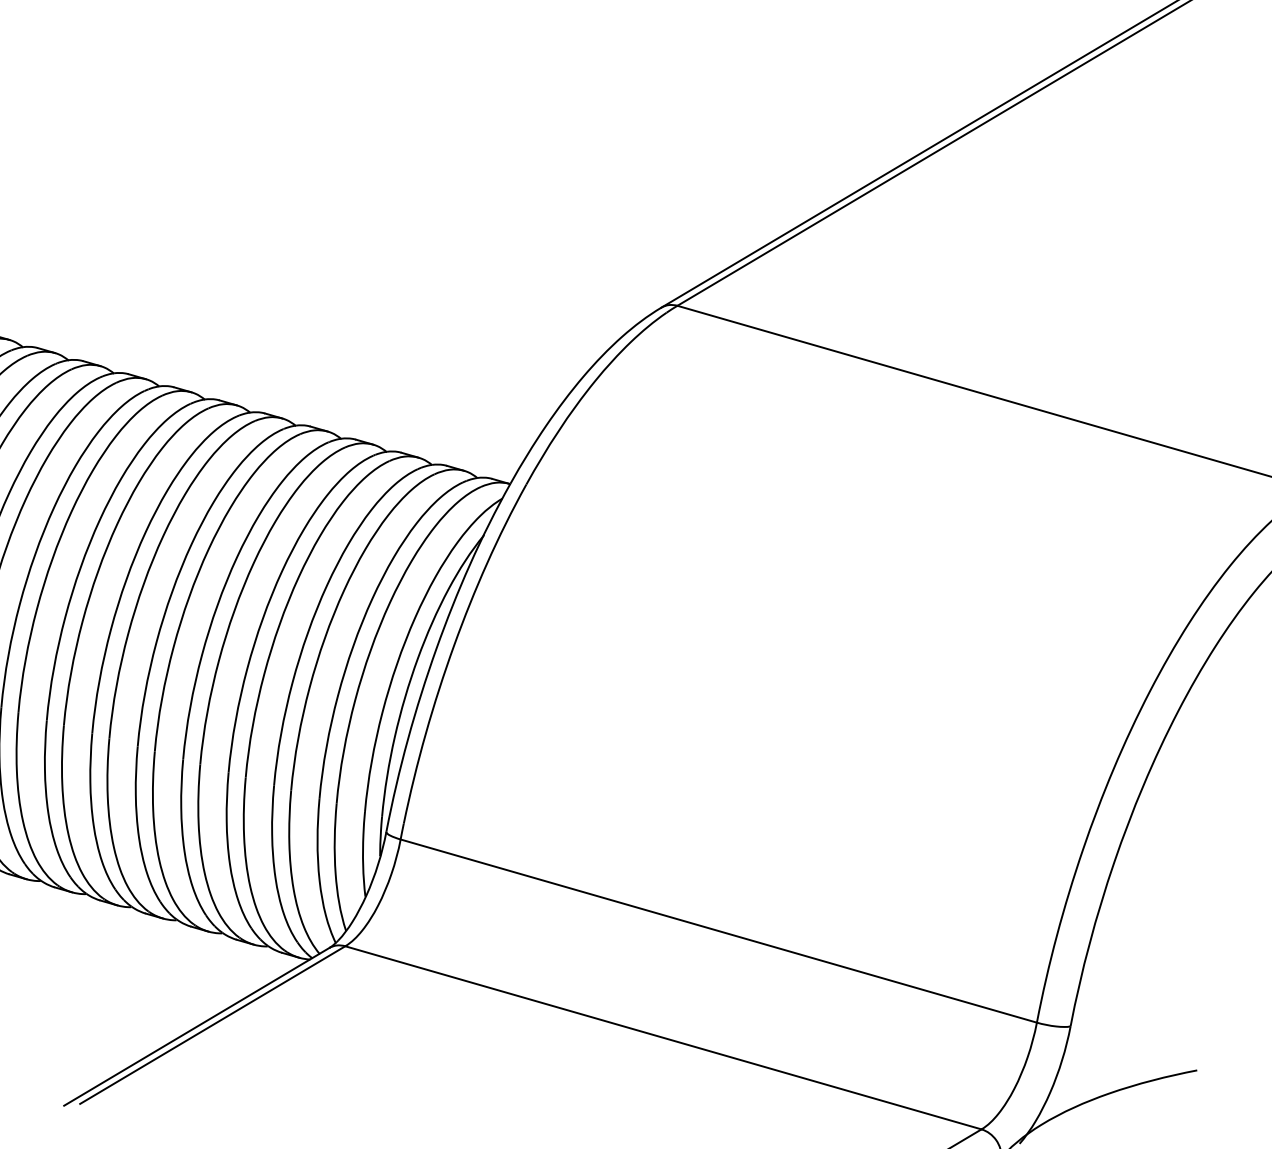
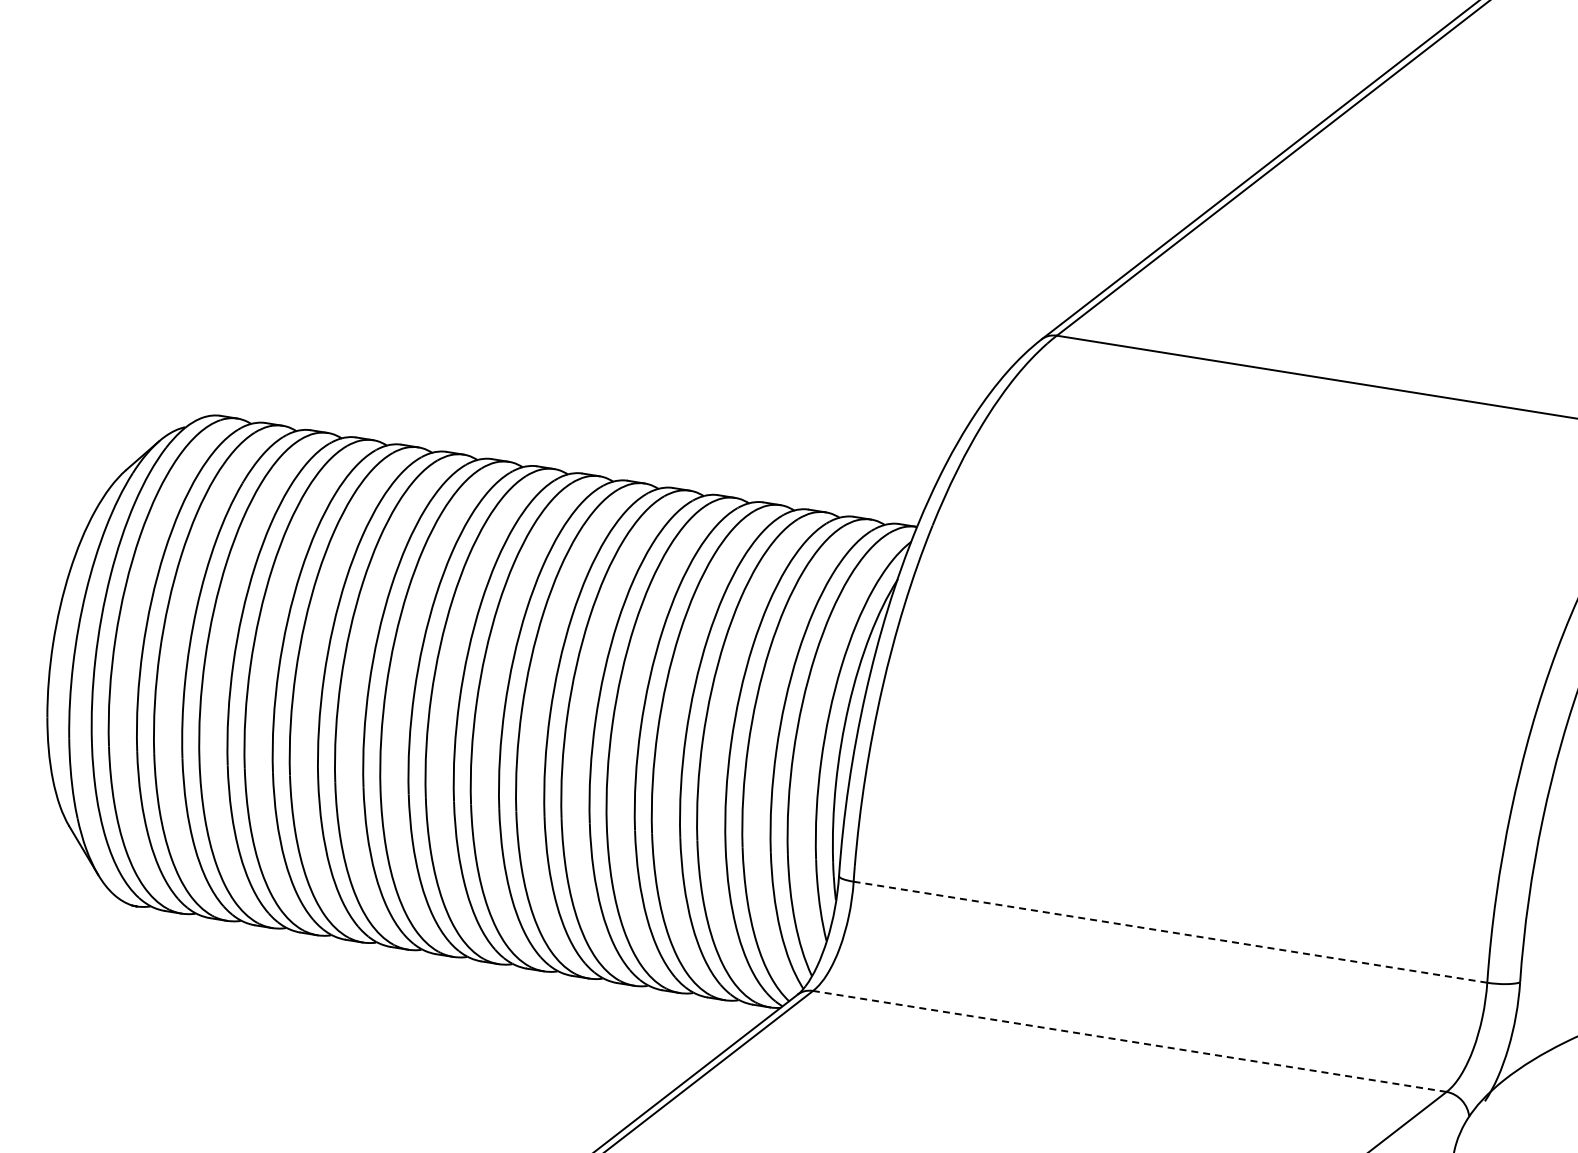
line: (718, 931) -> (1170, 932), solid -> dashed
line: (663, 1037) -> (1129, 1041), solid -> dashed

